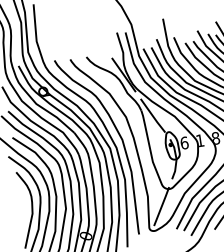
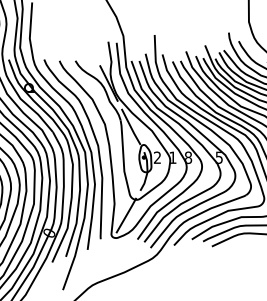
text: (184, 142) -> (157, 157), 6 -> 2

